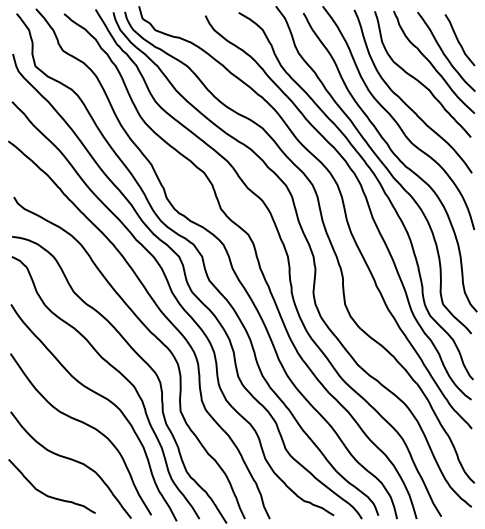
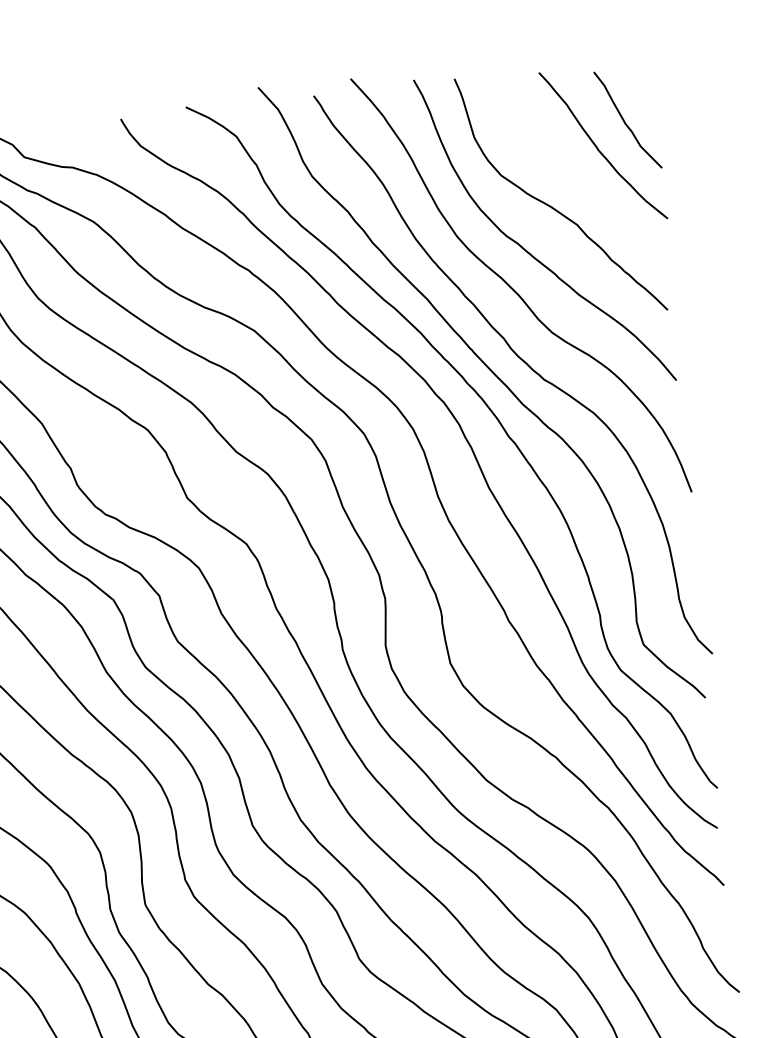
curve: (432, 63) -> (577, 171), removed

